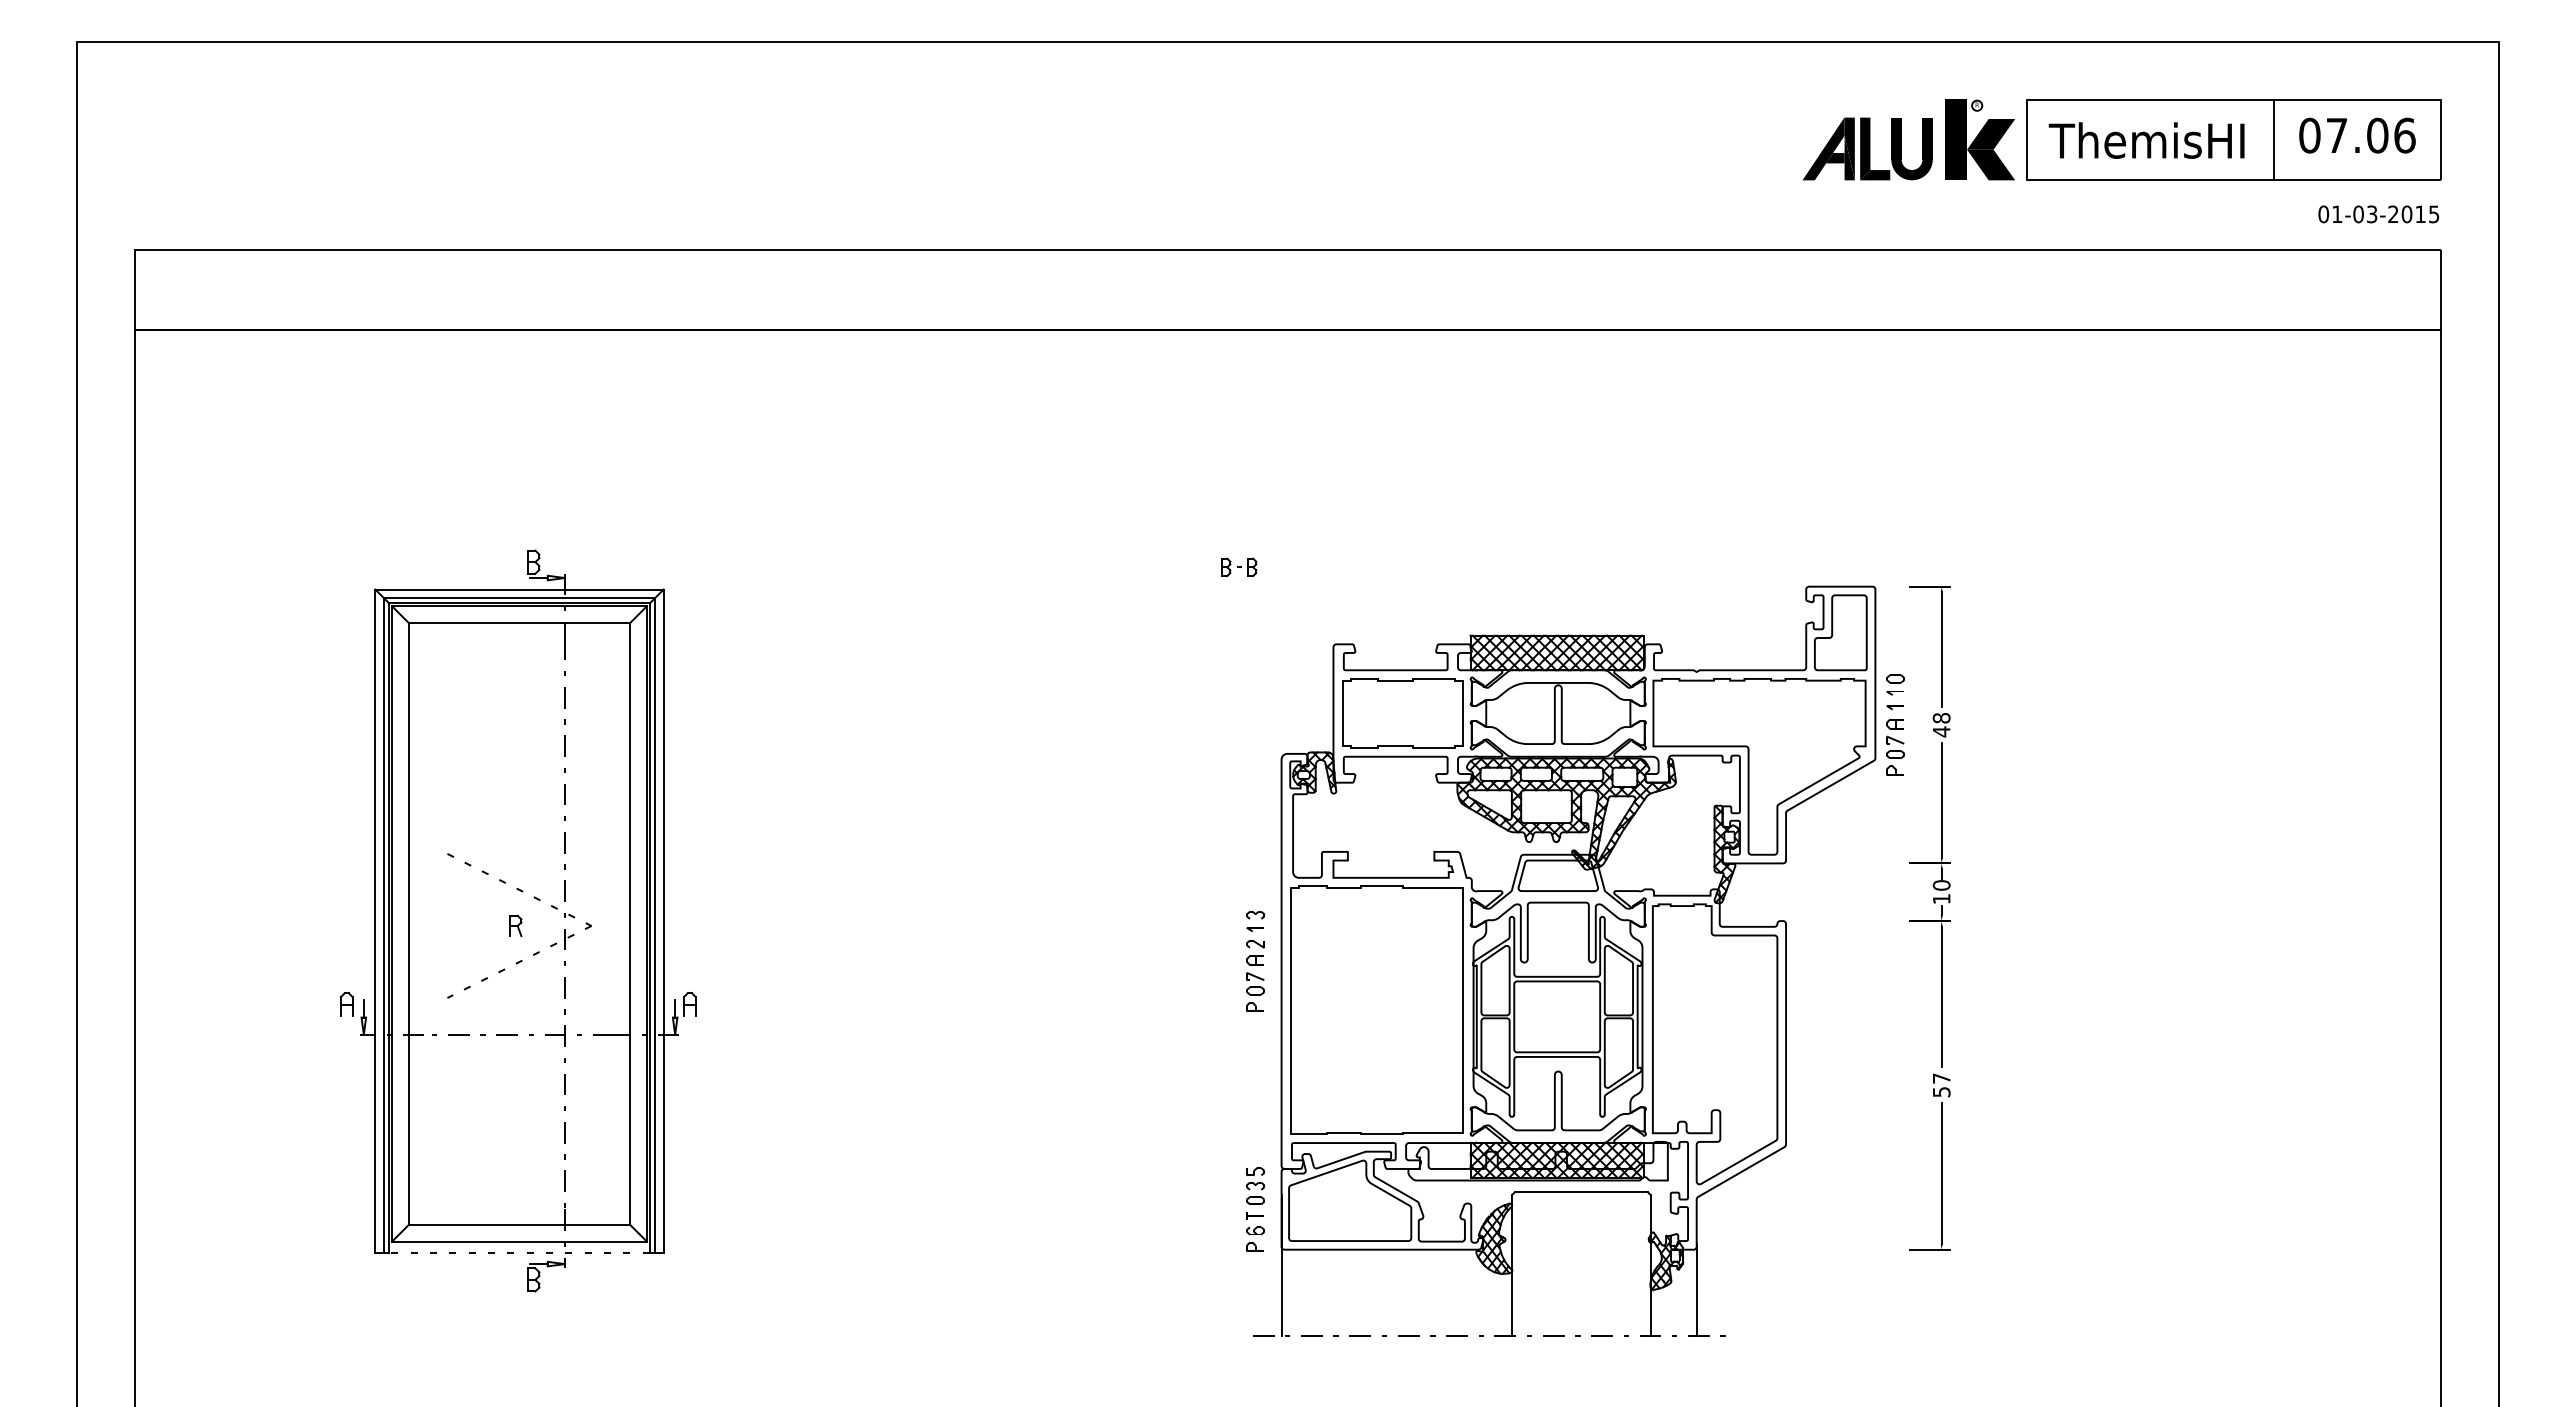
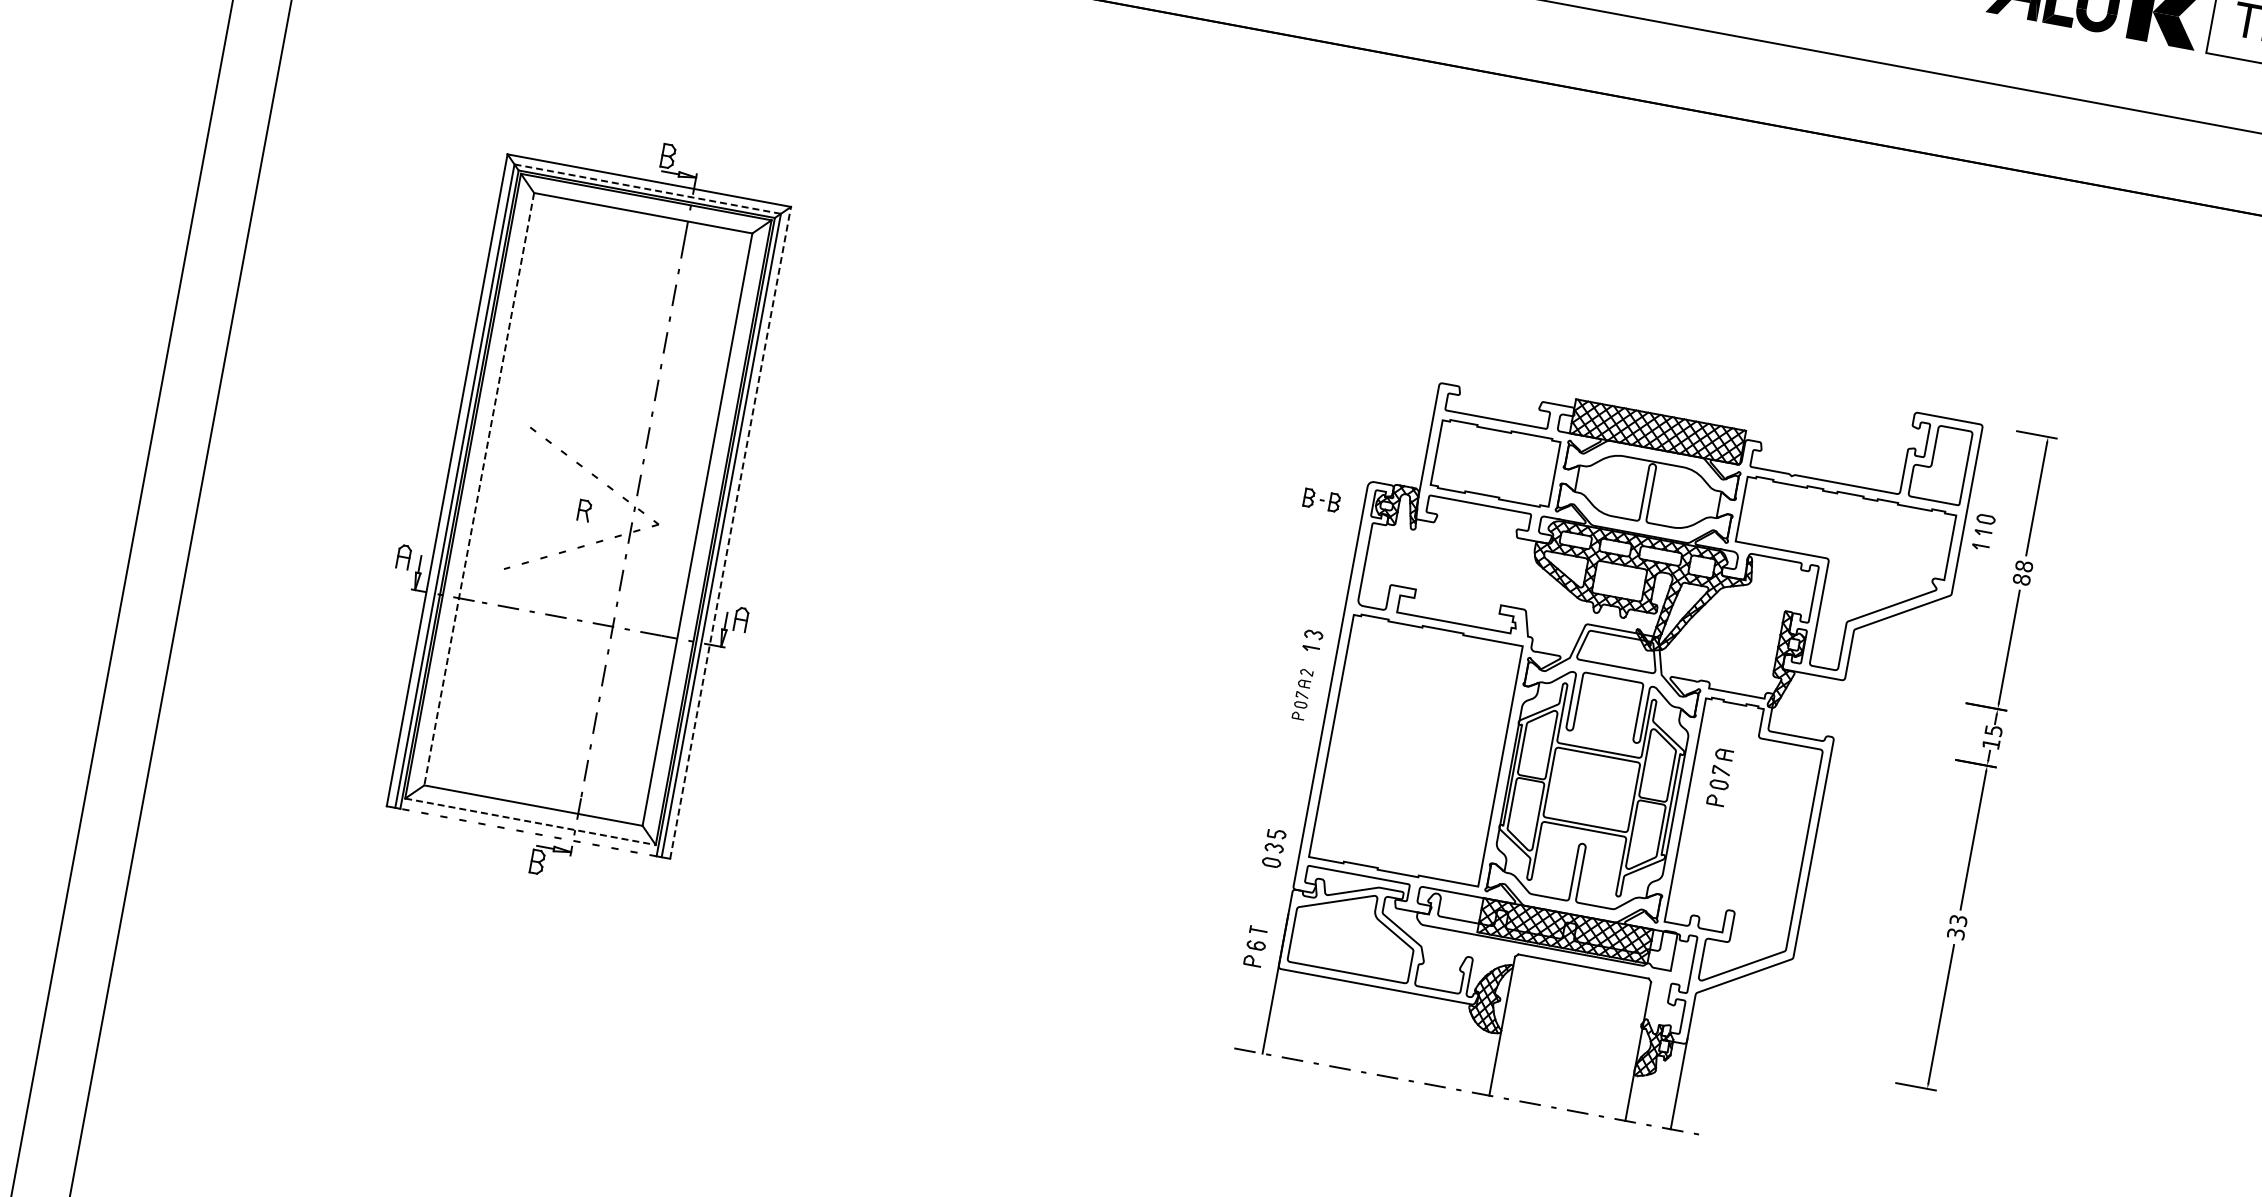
part: (1239, 567) -> (1322, 500), moved
line: (519, 598) -> (647, 189), solid -> dashed
text: (1941, 731) -> (2021, 579), 48 -> 88
part: (1895, 747) -> (1720, 777), moved
text: (1941, 885) -> (1993, 730), 10 -> 15
line: (663, 921) -> (730, 533), solid -> dashed
line: (408, 924) -> (479, 489), solid -> dashed
part: (1255, 975) -> (1302, 694), size x0.7
text: (1941, 1084) -> (1957, 926), 57 -> 33
part: (1255, 1185) -> (1274, 847), moved
line: (520, 1241) -> (531, 821), solid -> dashed

